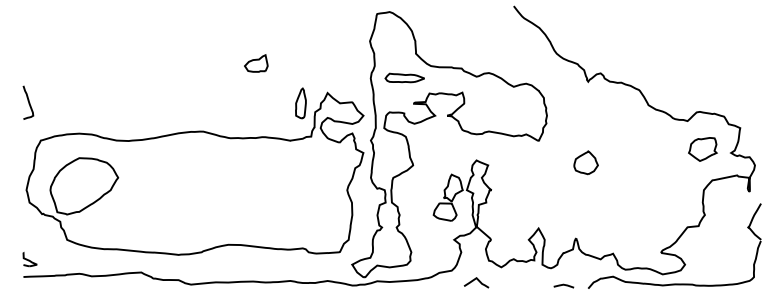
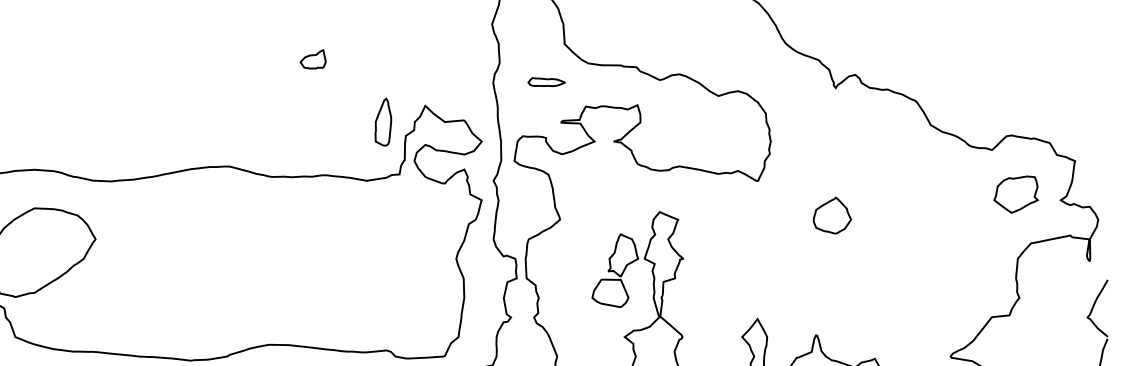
part: (256, 63) -> (313, 59), size x0.7
part: (404, 77) -> (546, 81), size x0.6

